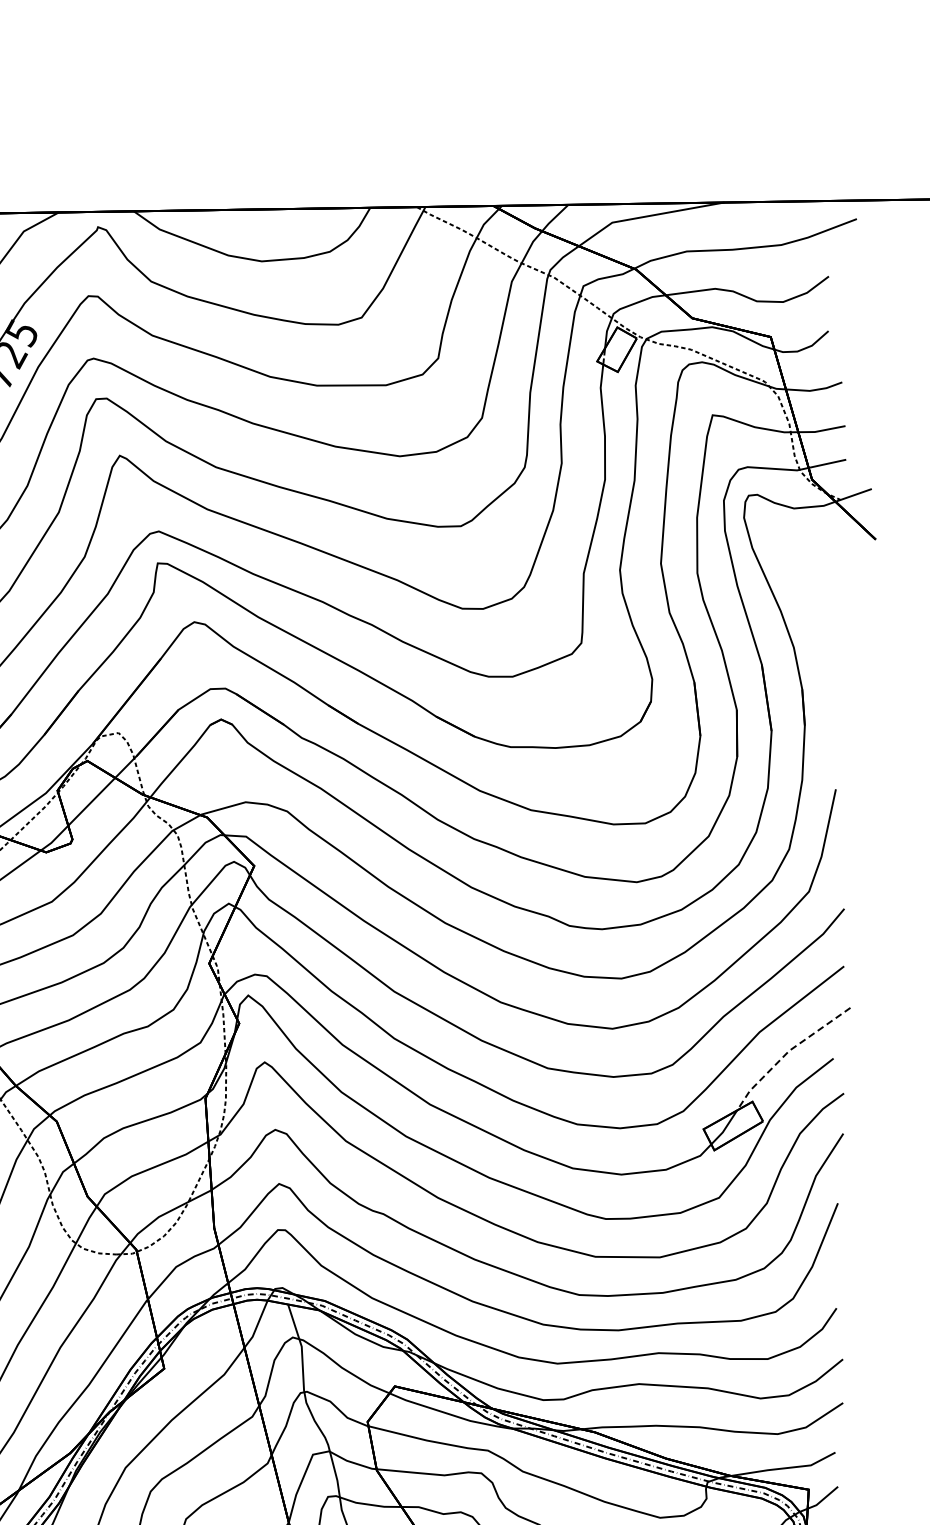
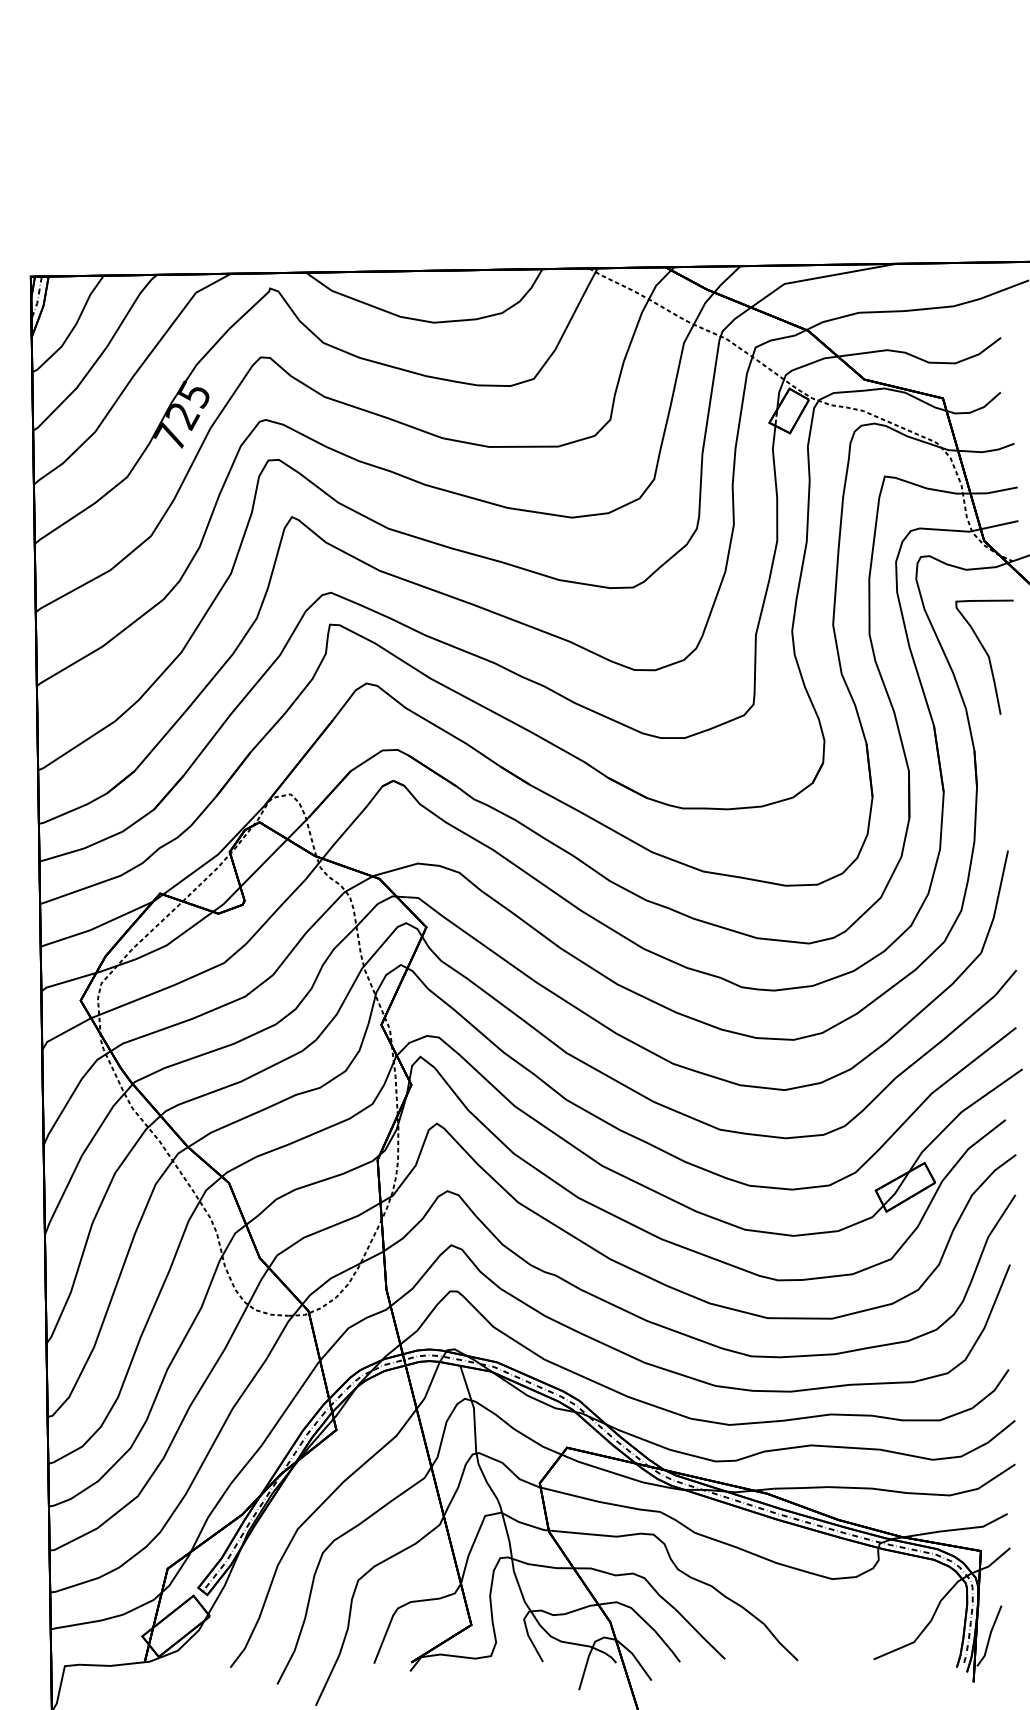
curve: (814, 593) -> (986, 654), added
line: (787, 1053) -> (959, 1114), dashed -> solid

